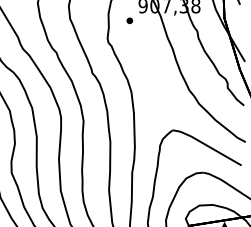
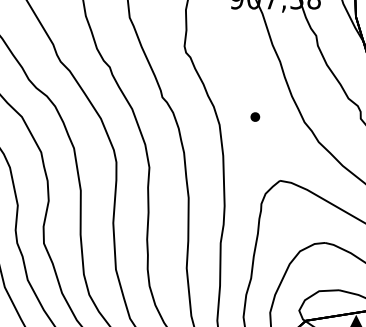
part: (129, 20) -> (254, 116), moved

